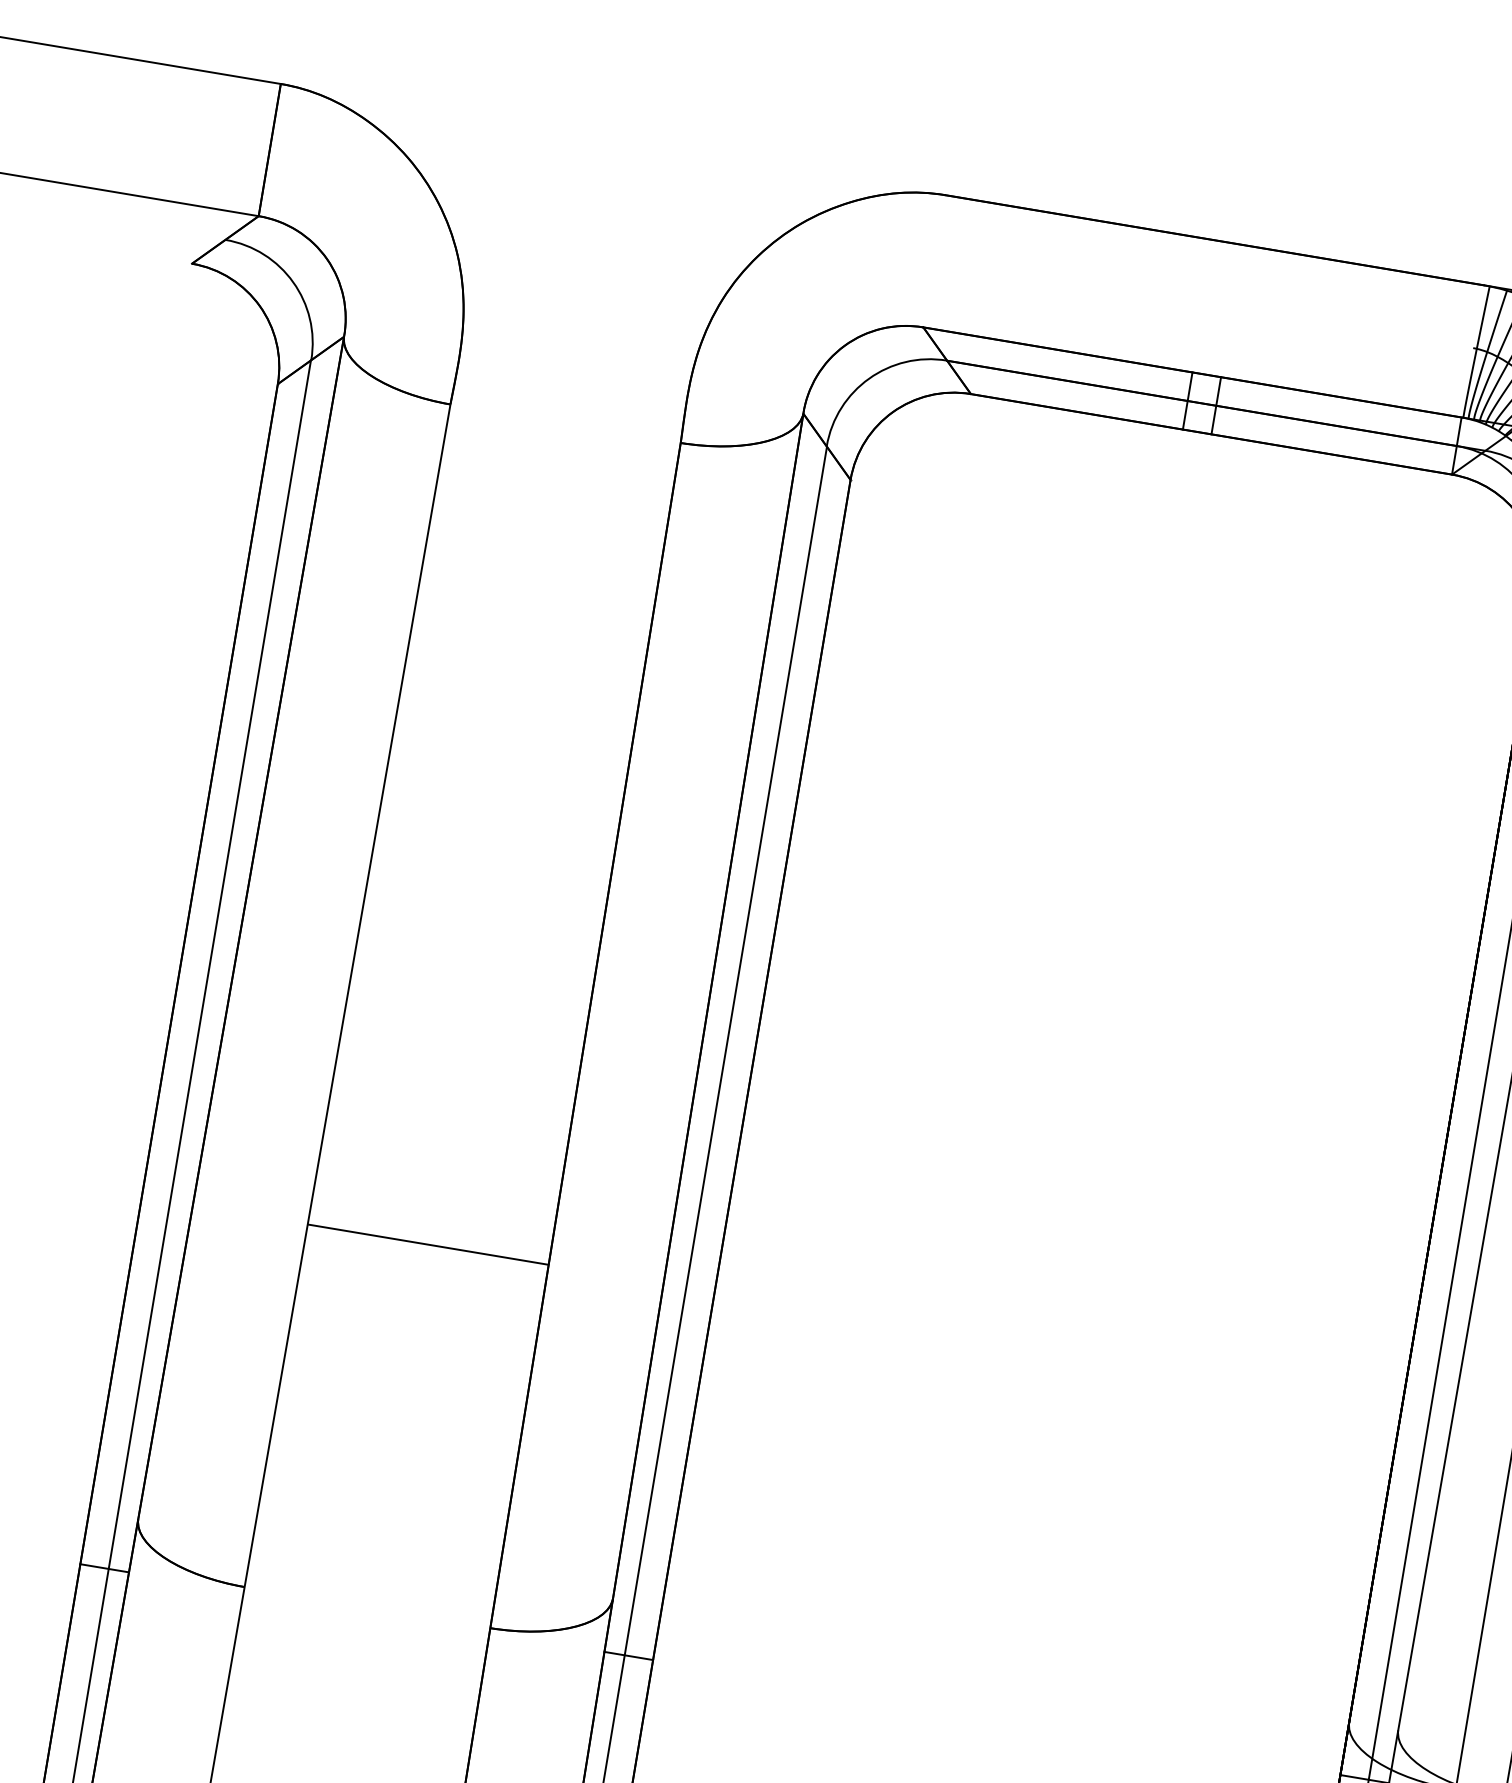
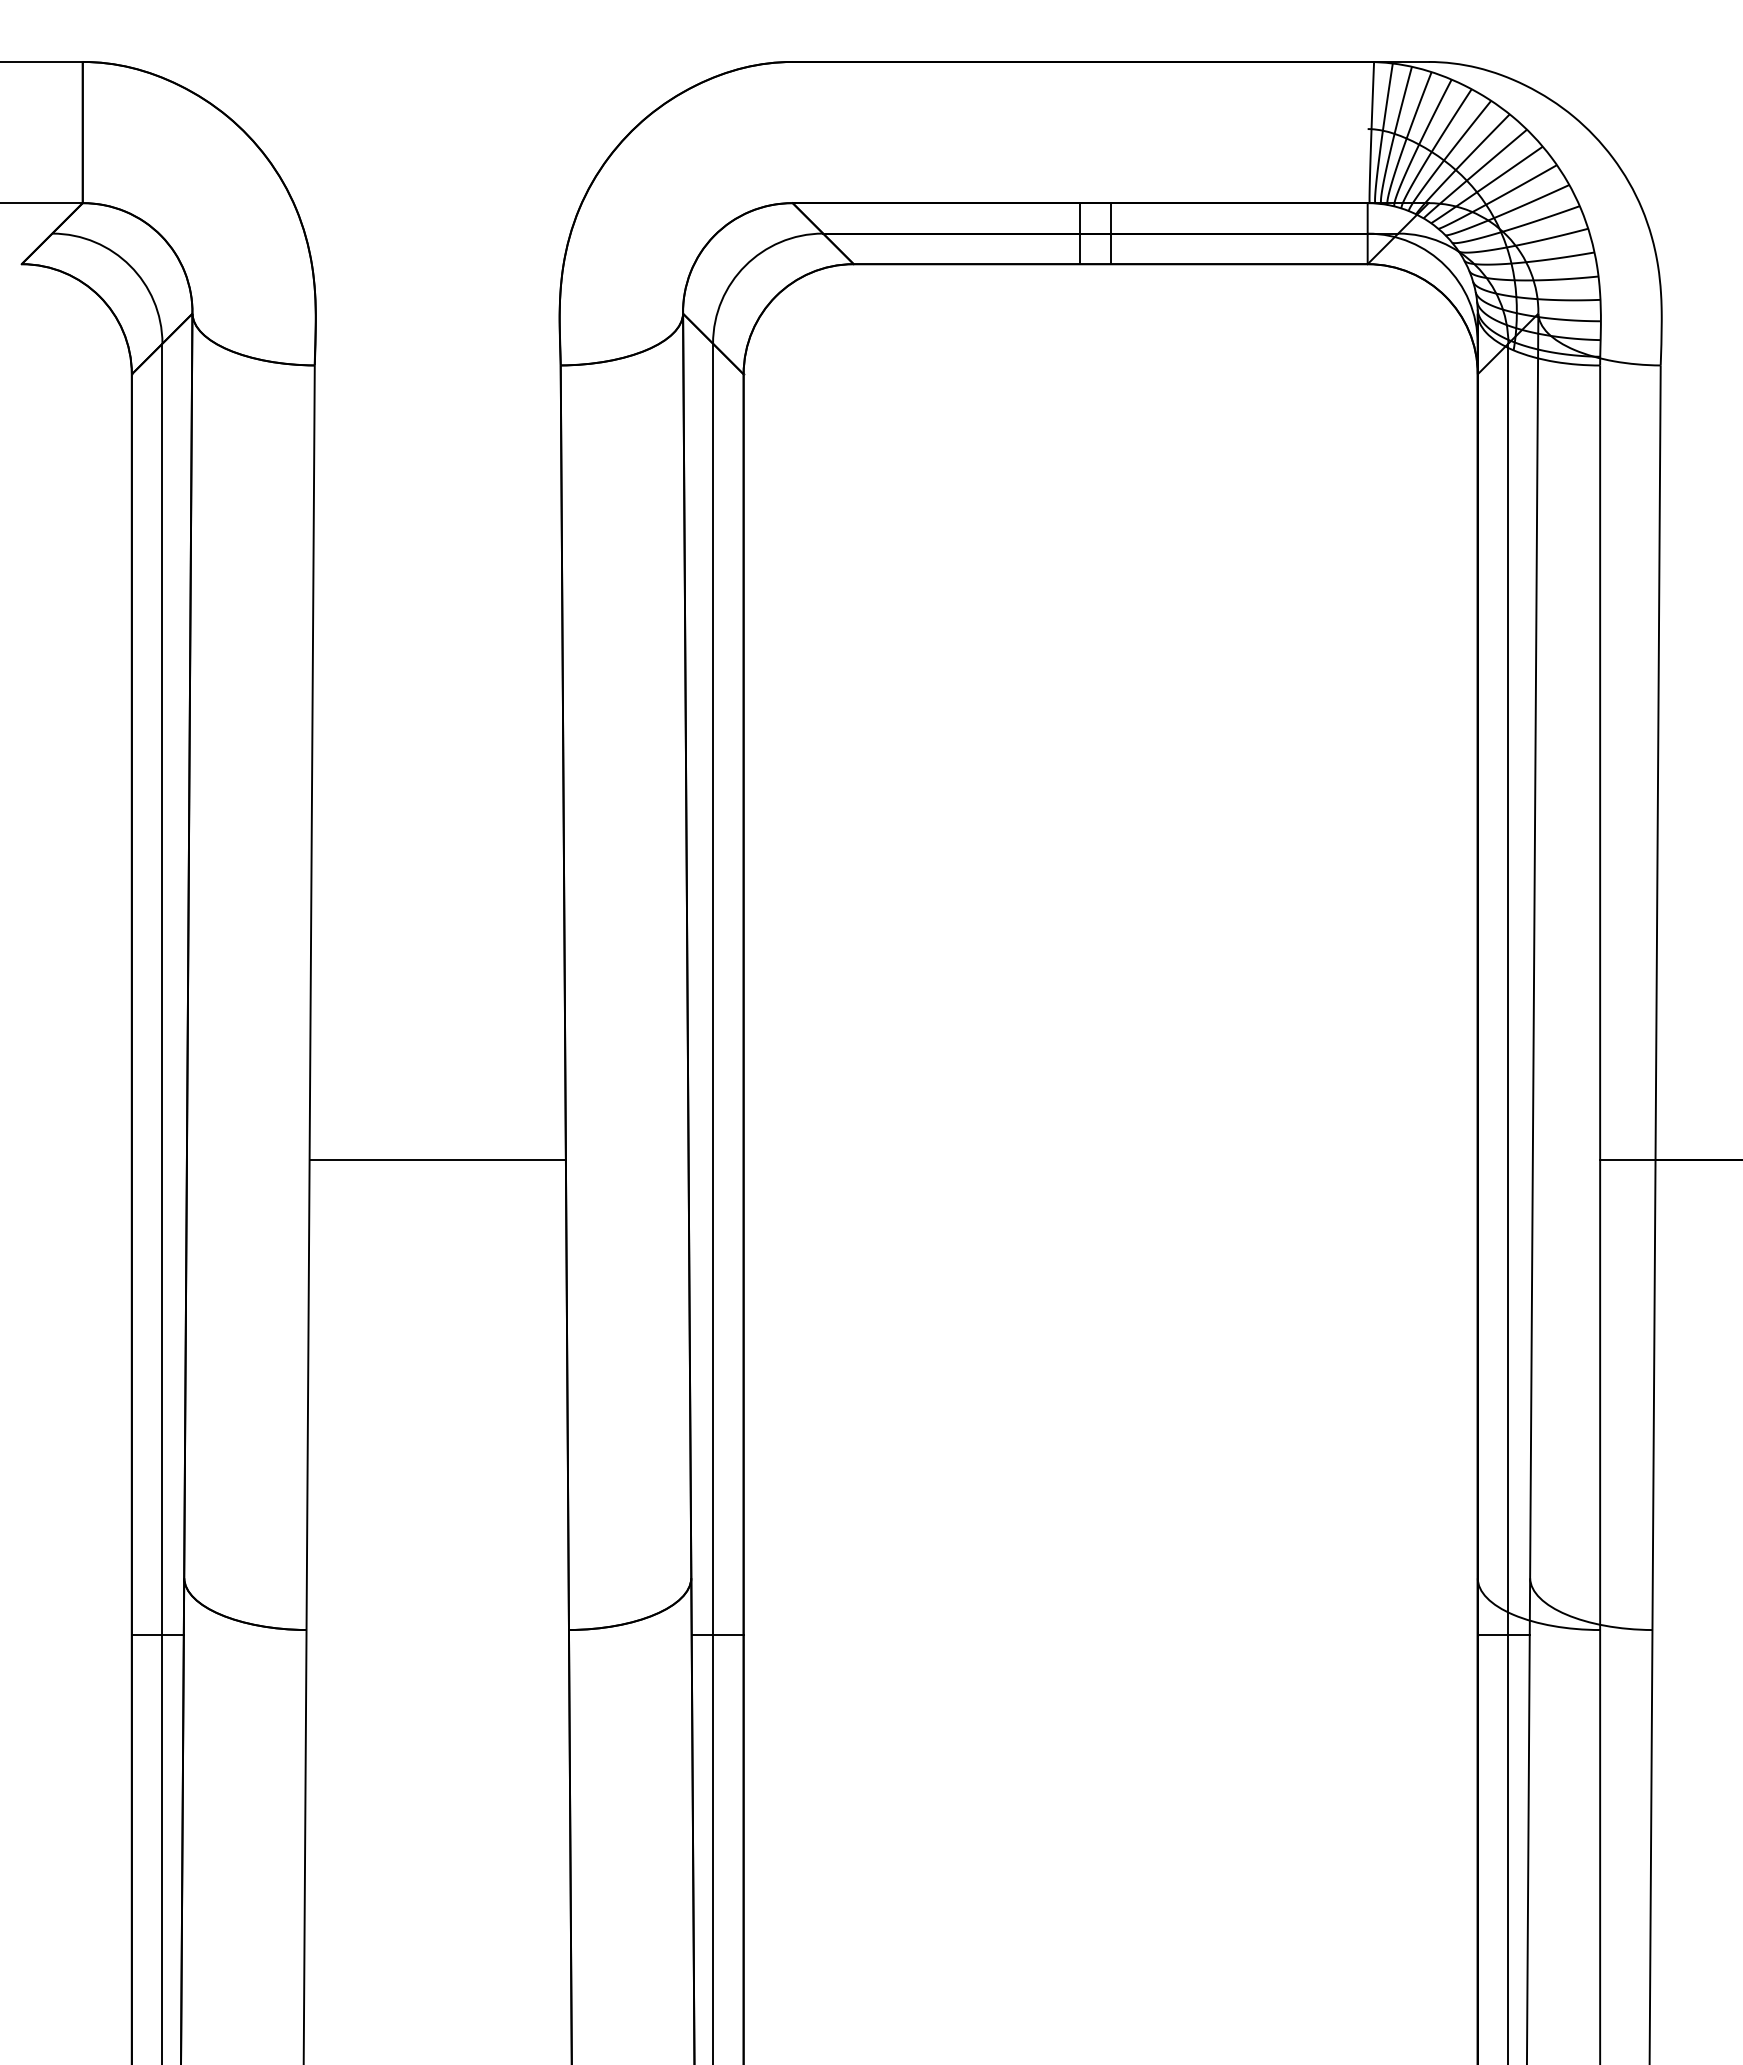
line: (427, 1244) -> (437, 1160), moved

